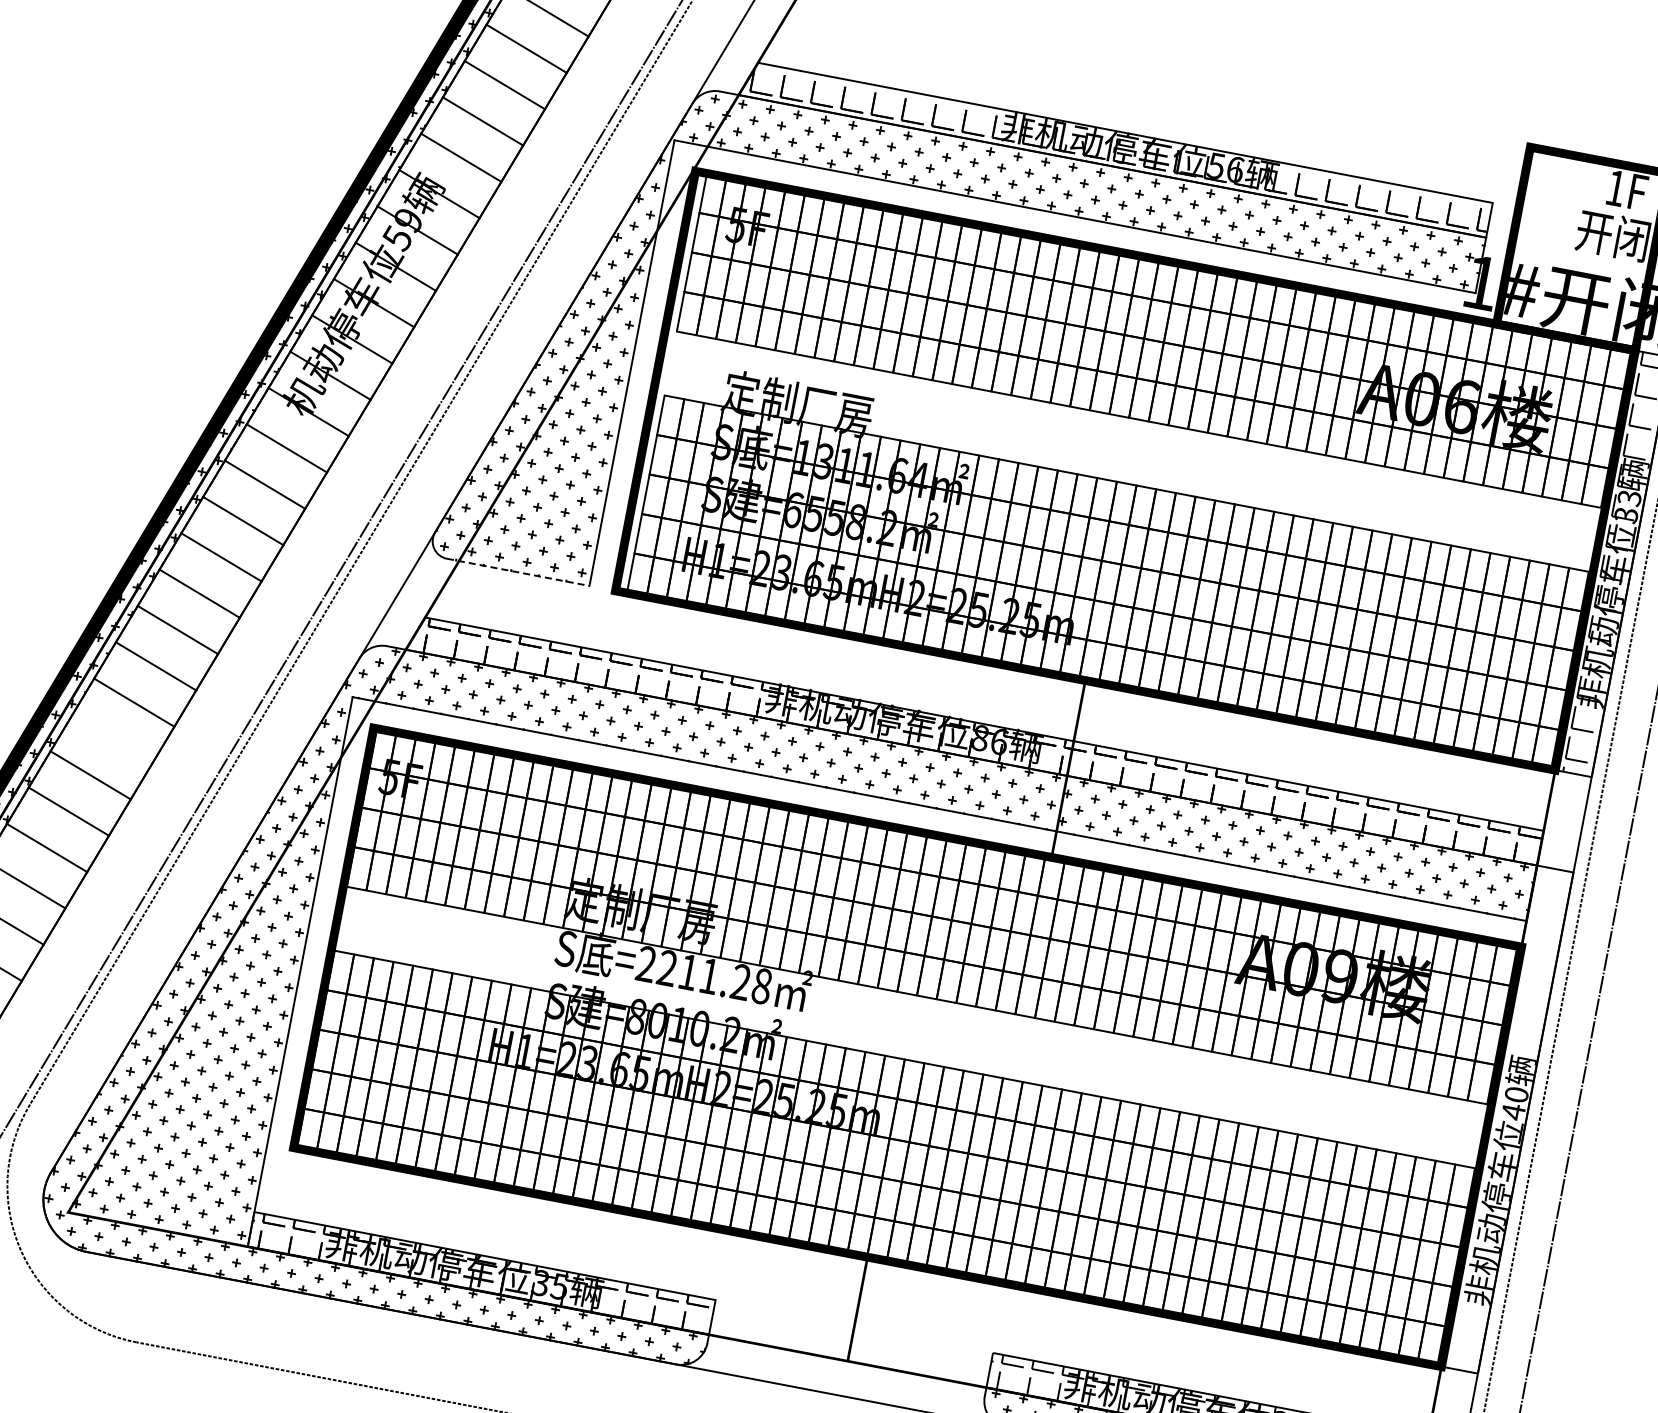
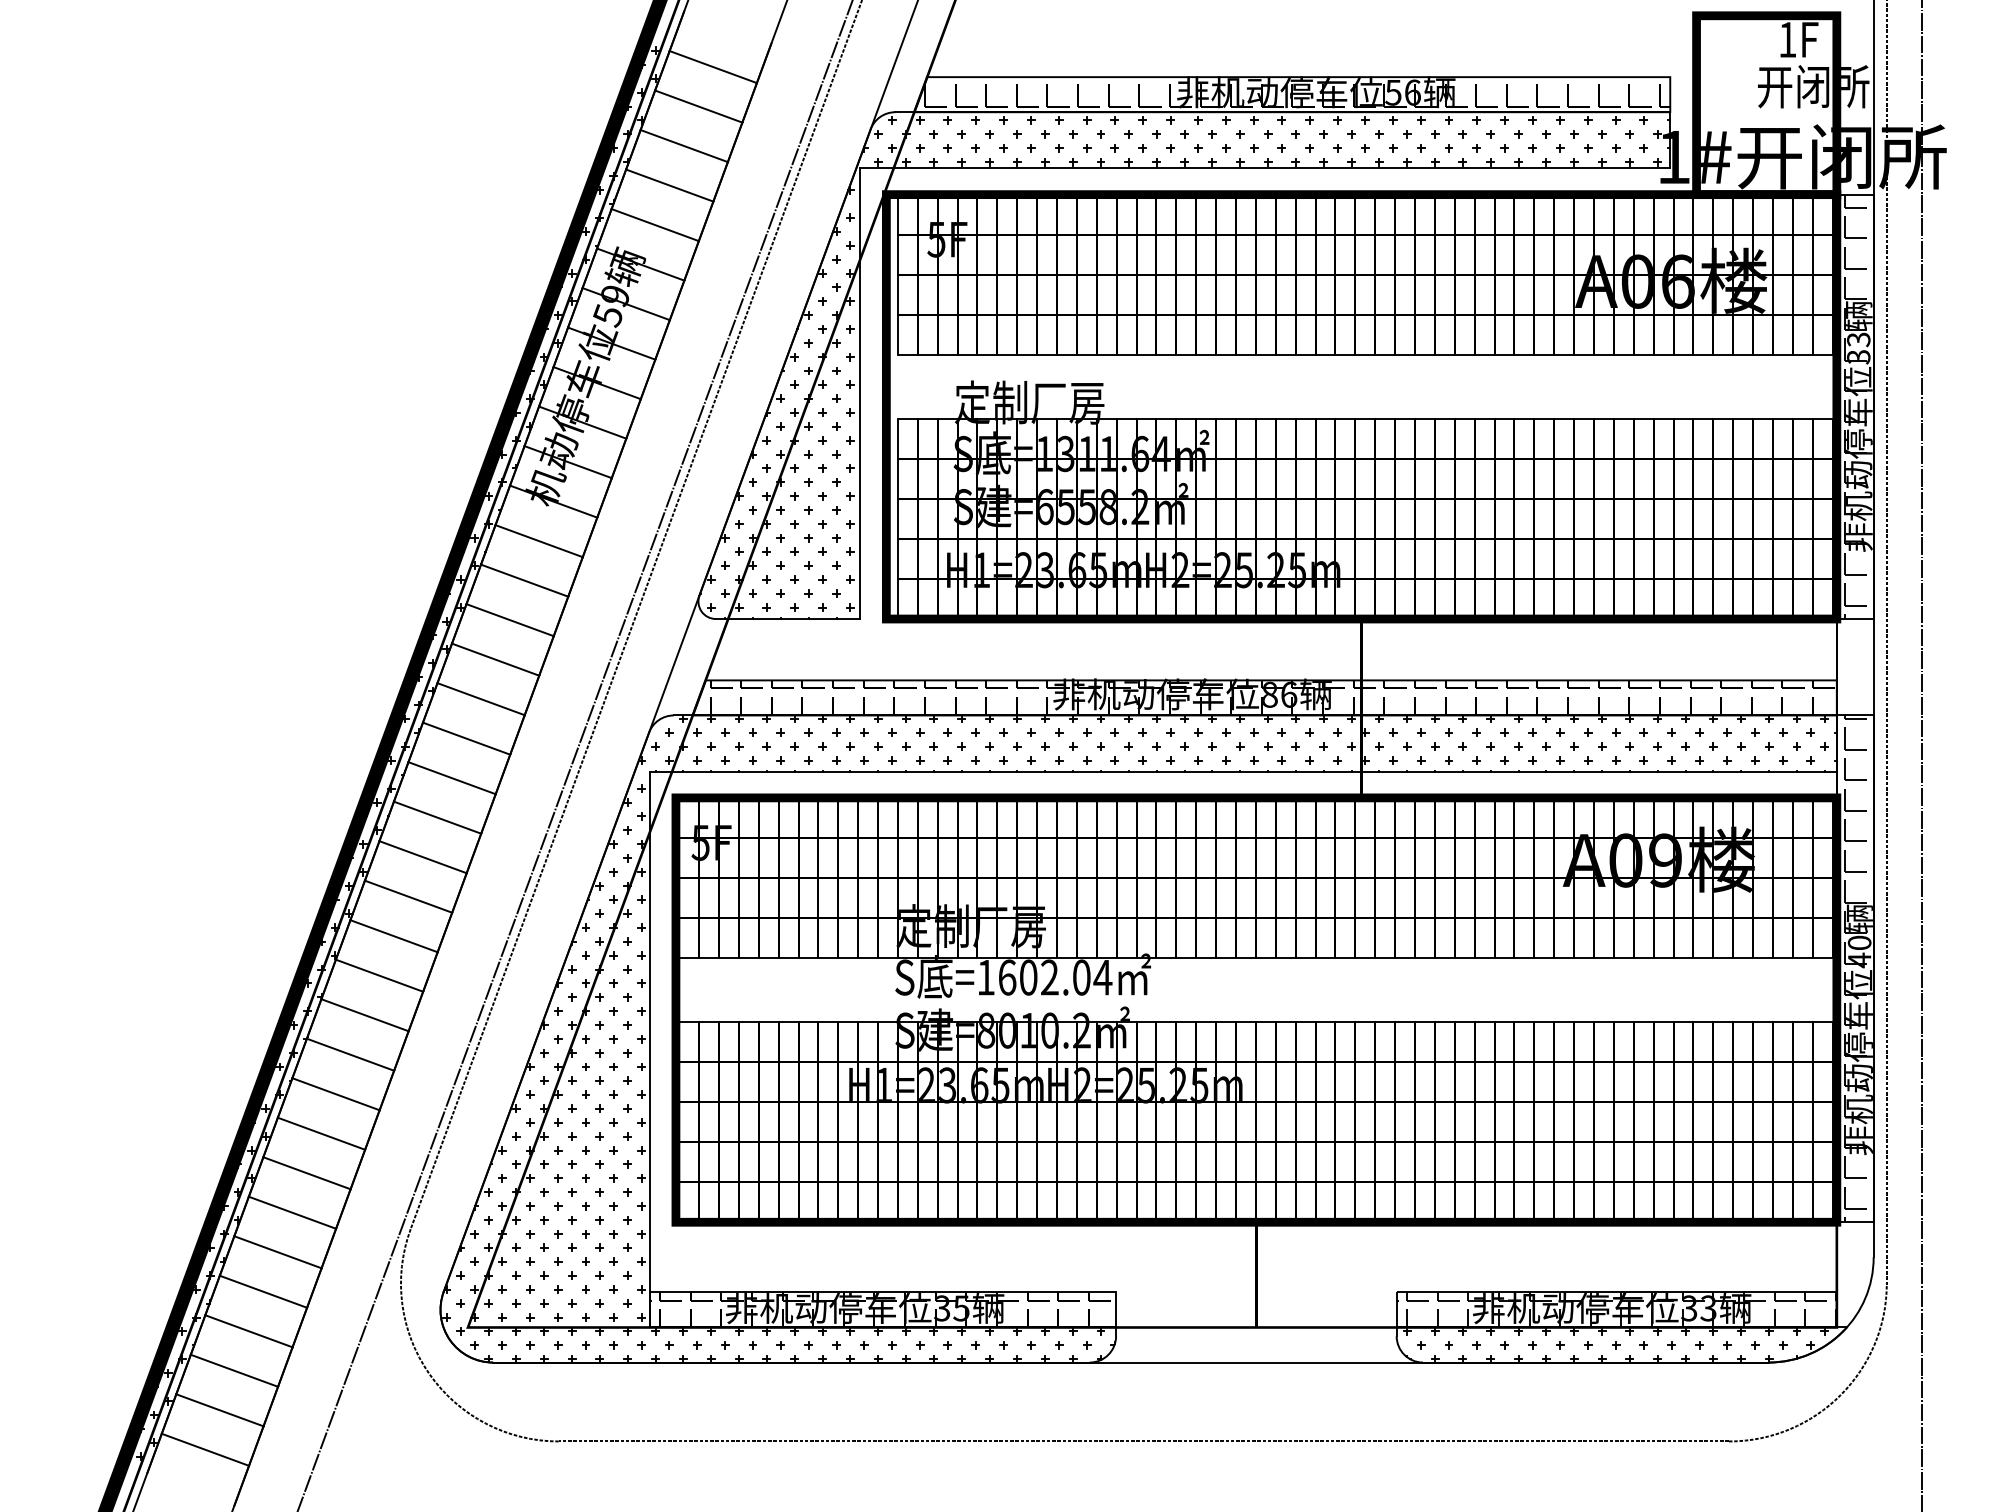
line: (518, 572) -> (788, 619), dashed -> solid
line: (111, 739) -> (422, 857), added
text: (704, 975) -> (1044, 977), =2211.28 -> =1602.04
hatch: (1507, 1119) -> (1855, 968), added

